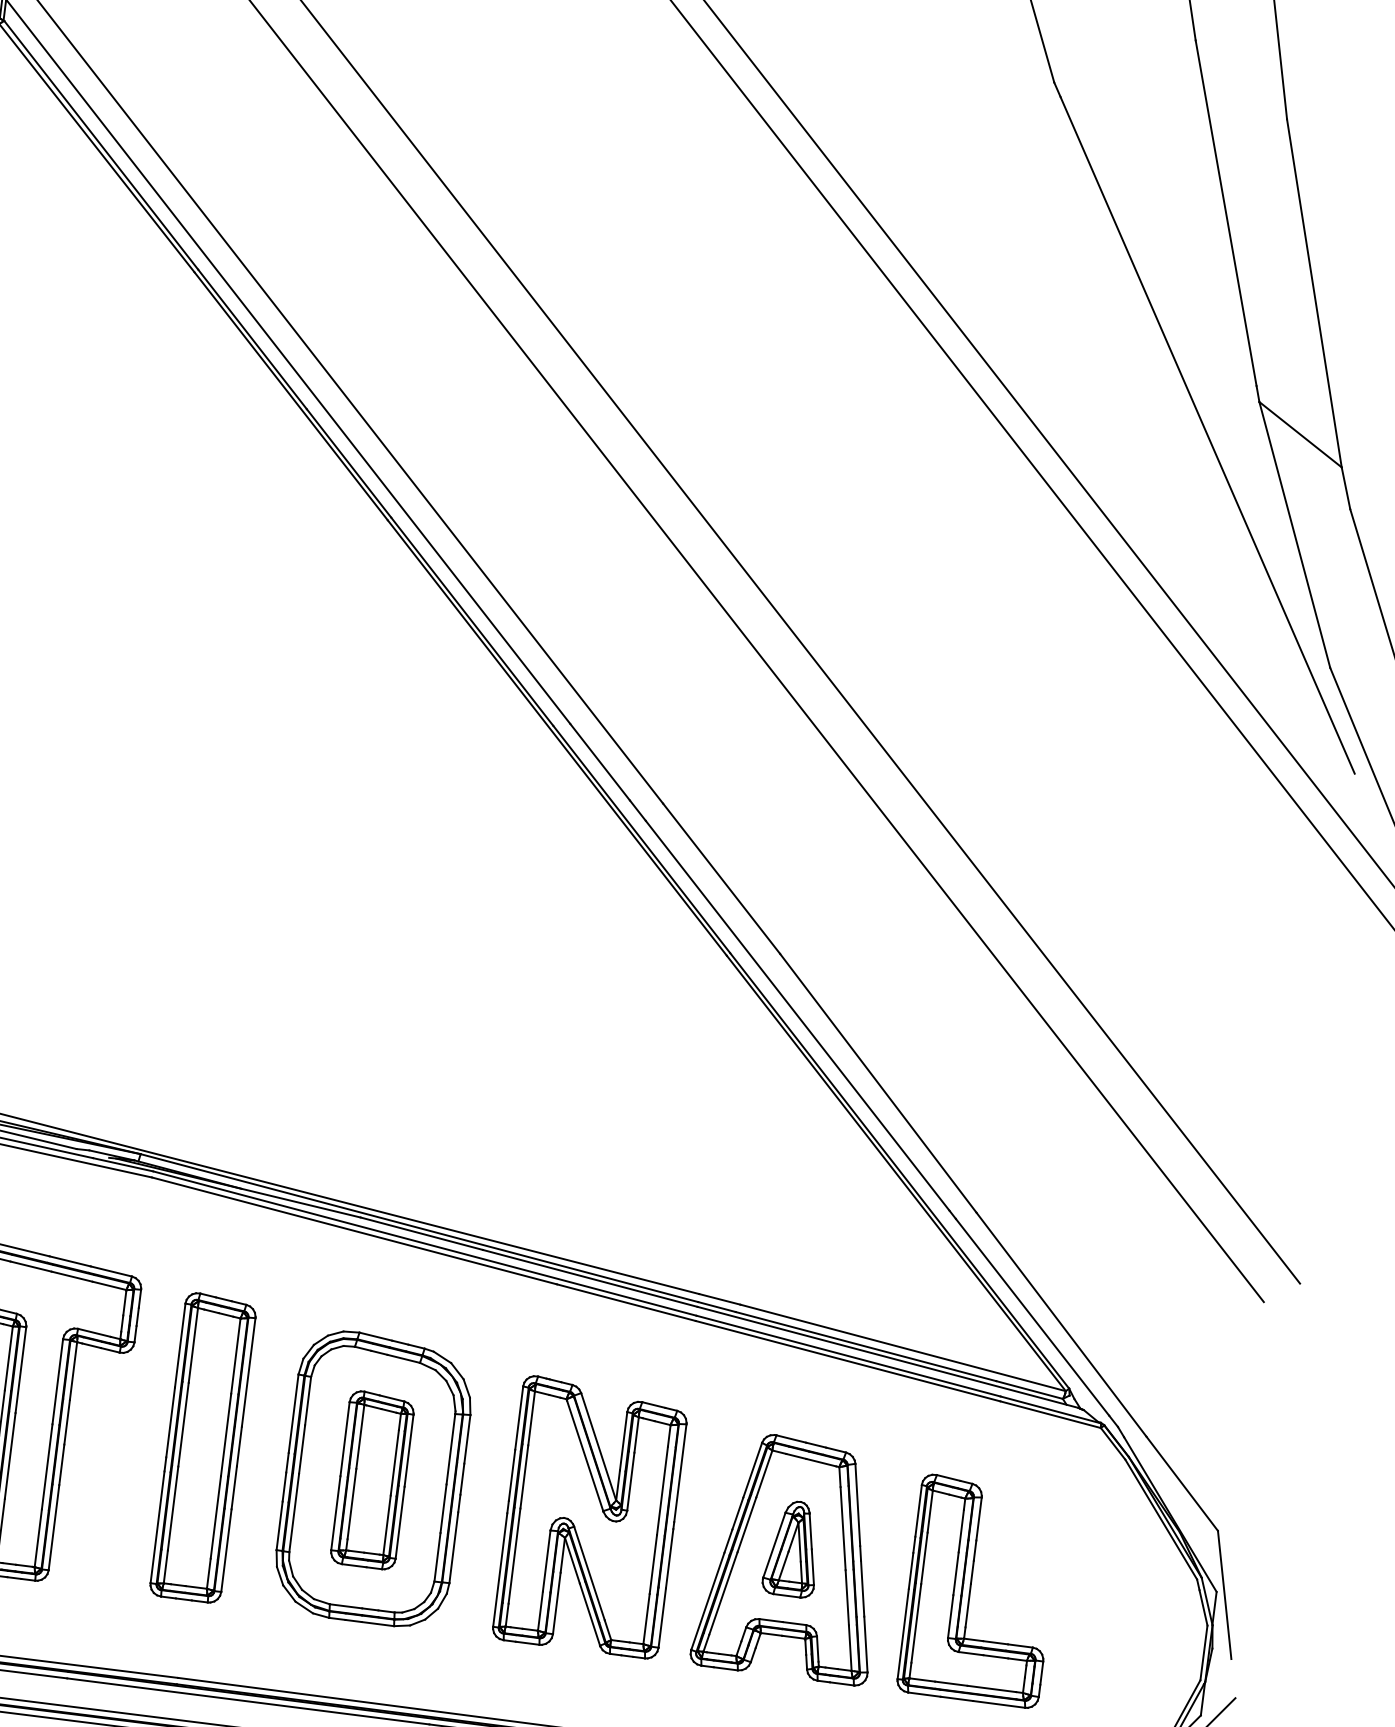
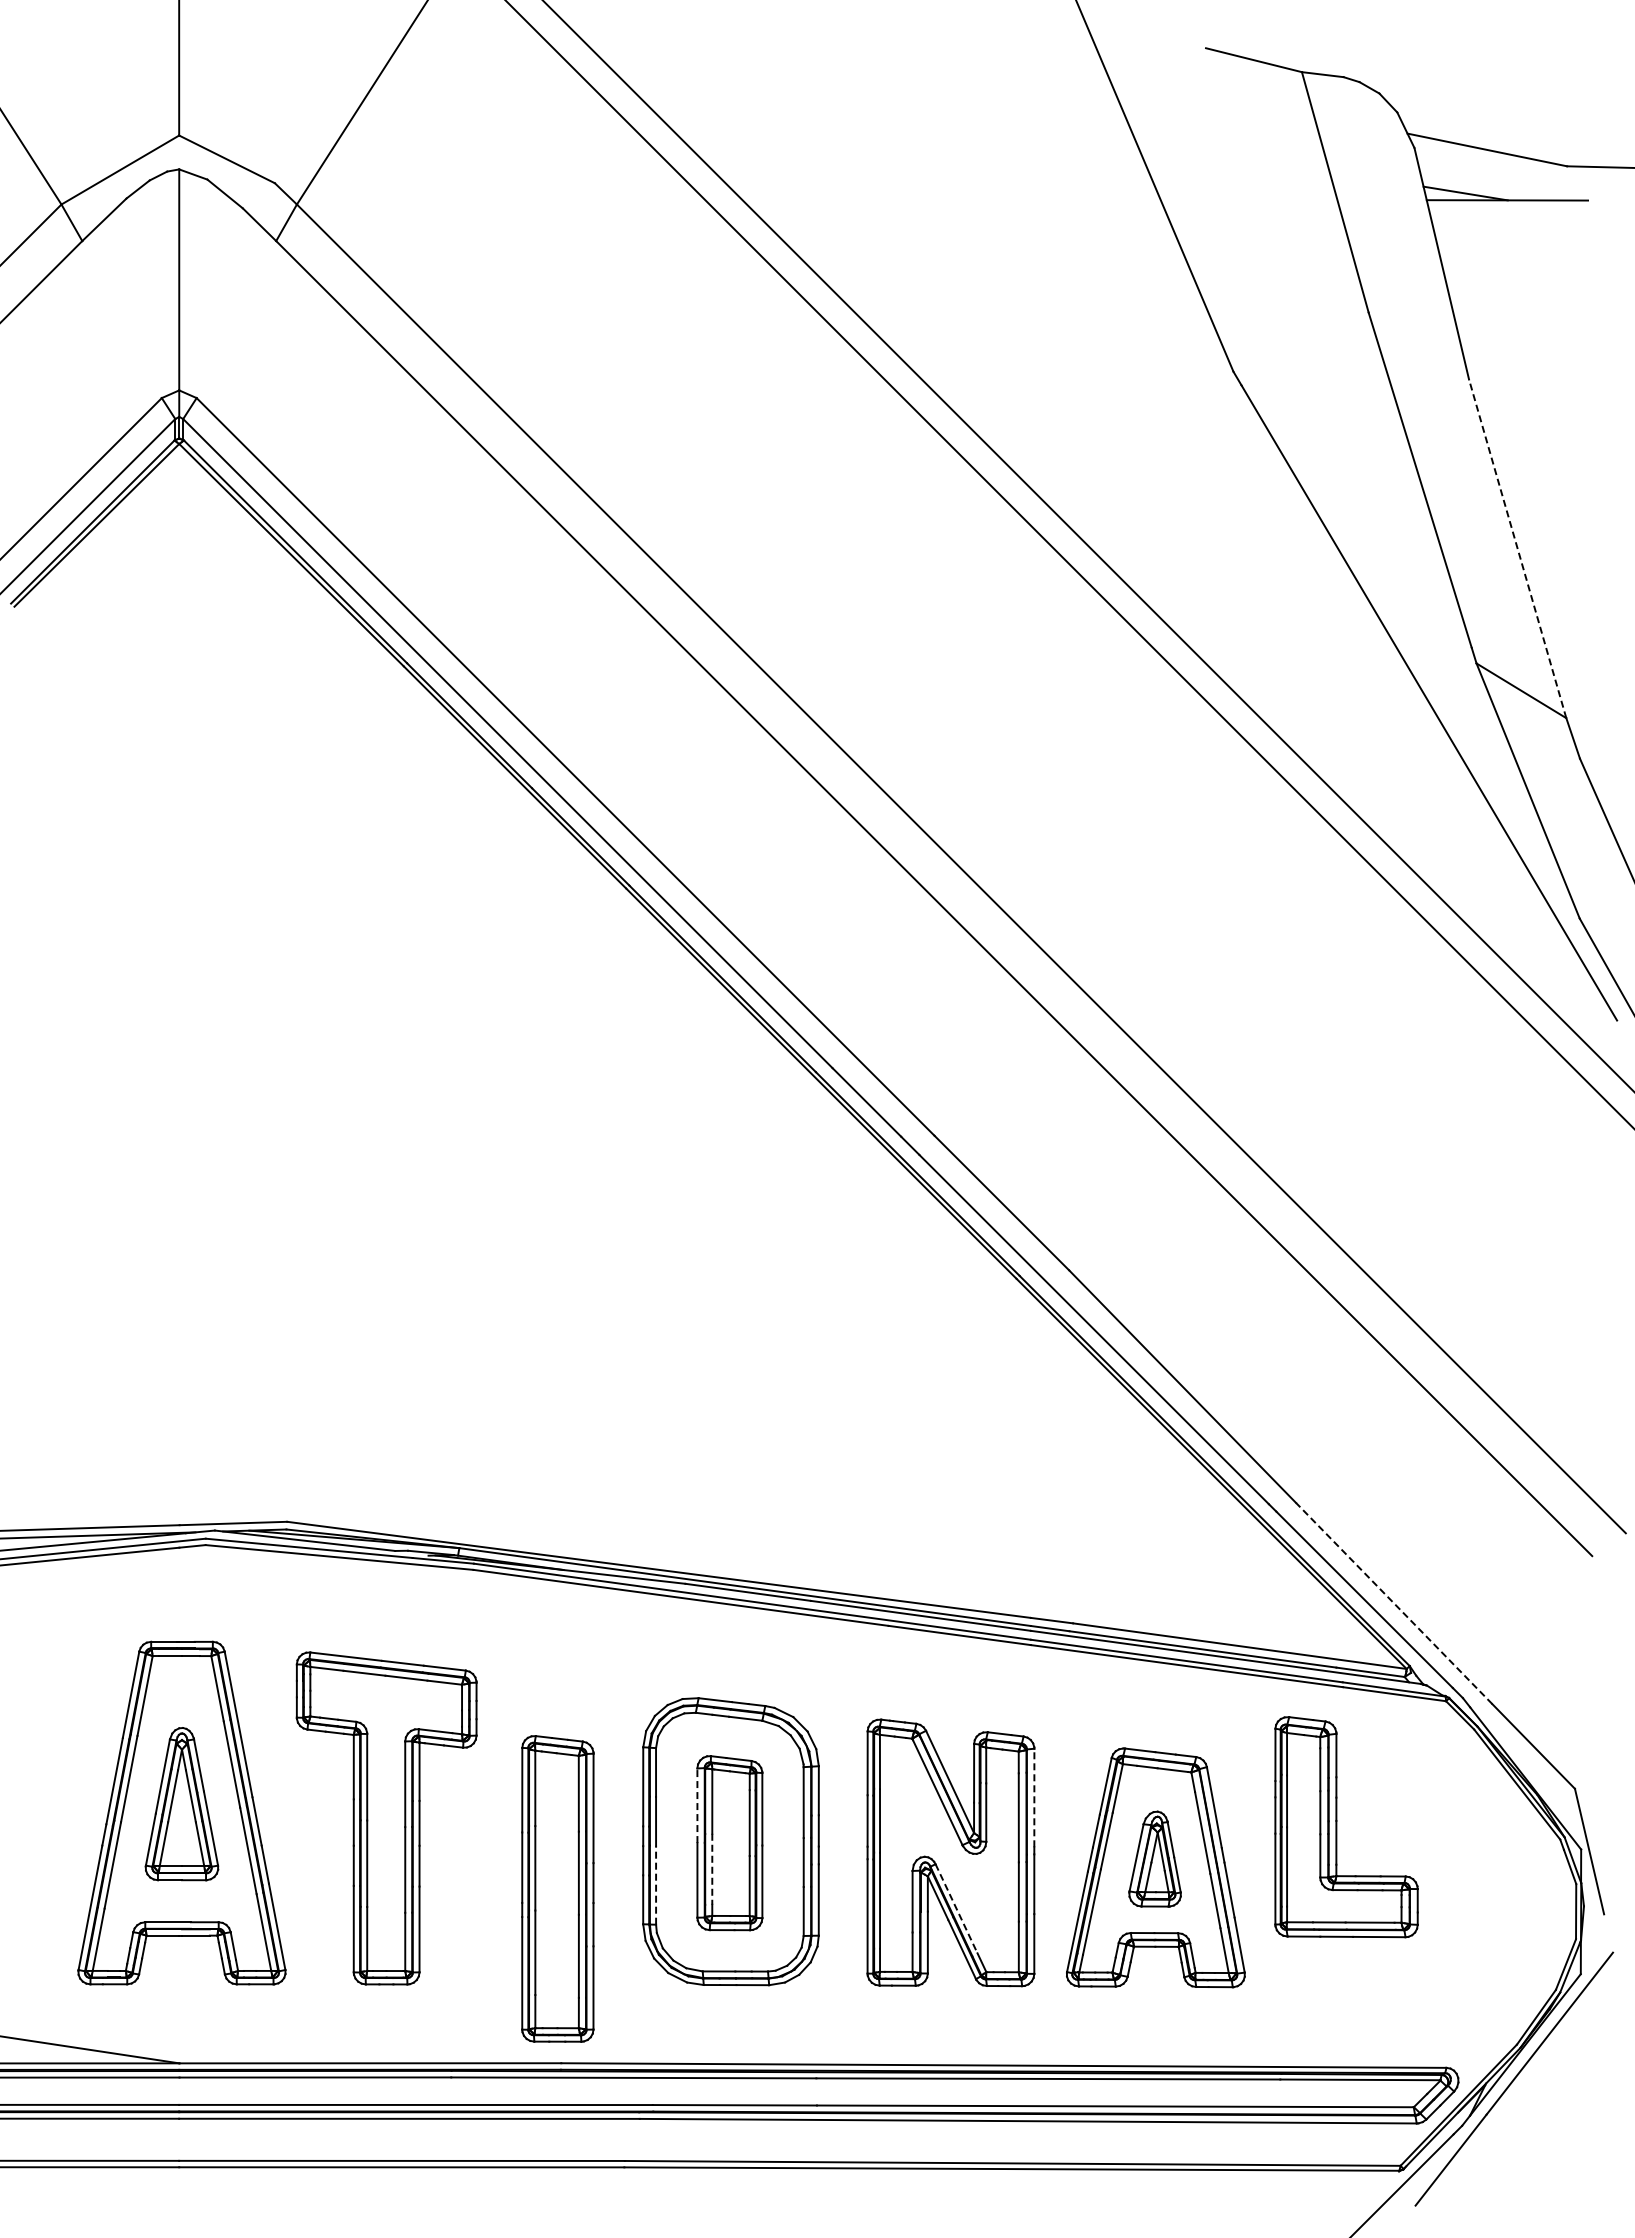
line: (1314, 292) -> (1517, 548), solid -> dashed
line: (1061, 1324) -> (1394, 1603), solid -> dashed
line: (345, 1438) -> (697, 1805), solid -> dashed
part: (203, 1447) -> (557, 1888), moved
line: (680, 1472) -> (1034, 1797), solid -> dashed
line: (352, 1504) -> (712, 1869), solid -> dashed
line: (294, 1512) -> (656, 1884), solid -> dashed
line: (589, 1574) -> (956, 1909), solid -> dashed
part: (971, 1590) -> (1337, 1827), moved

